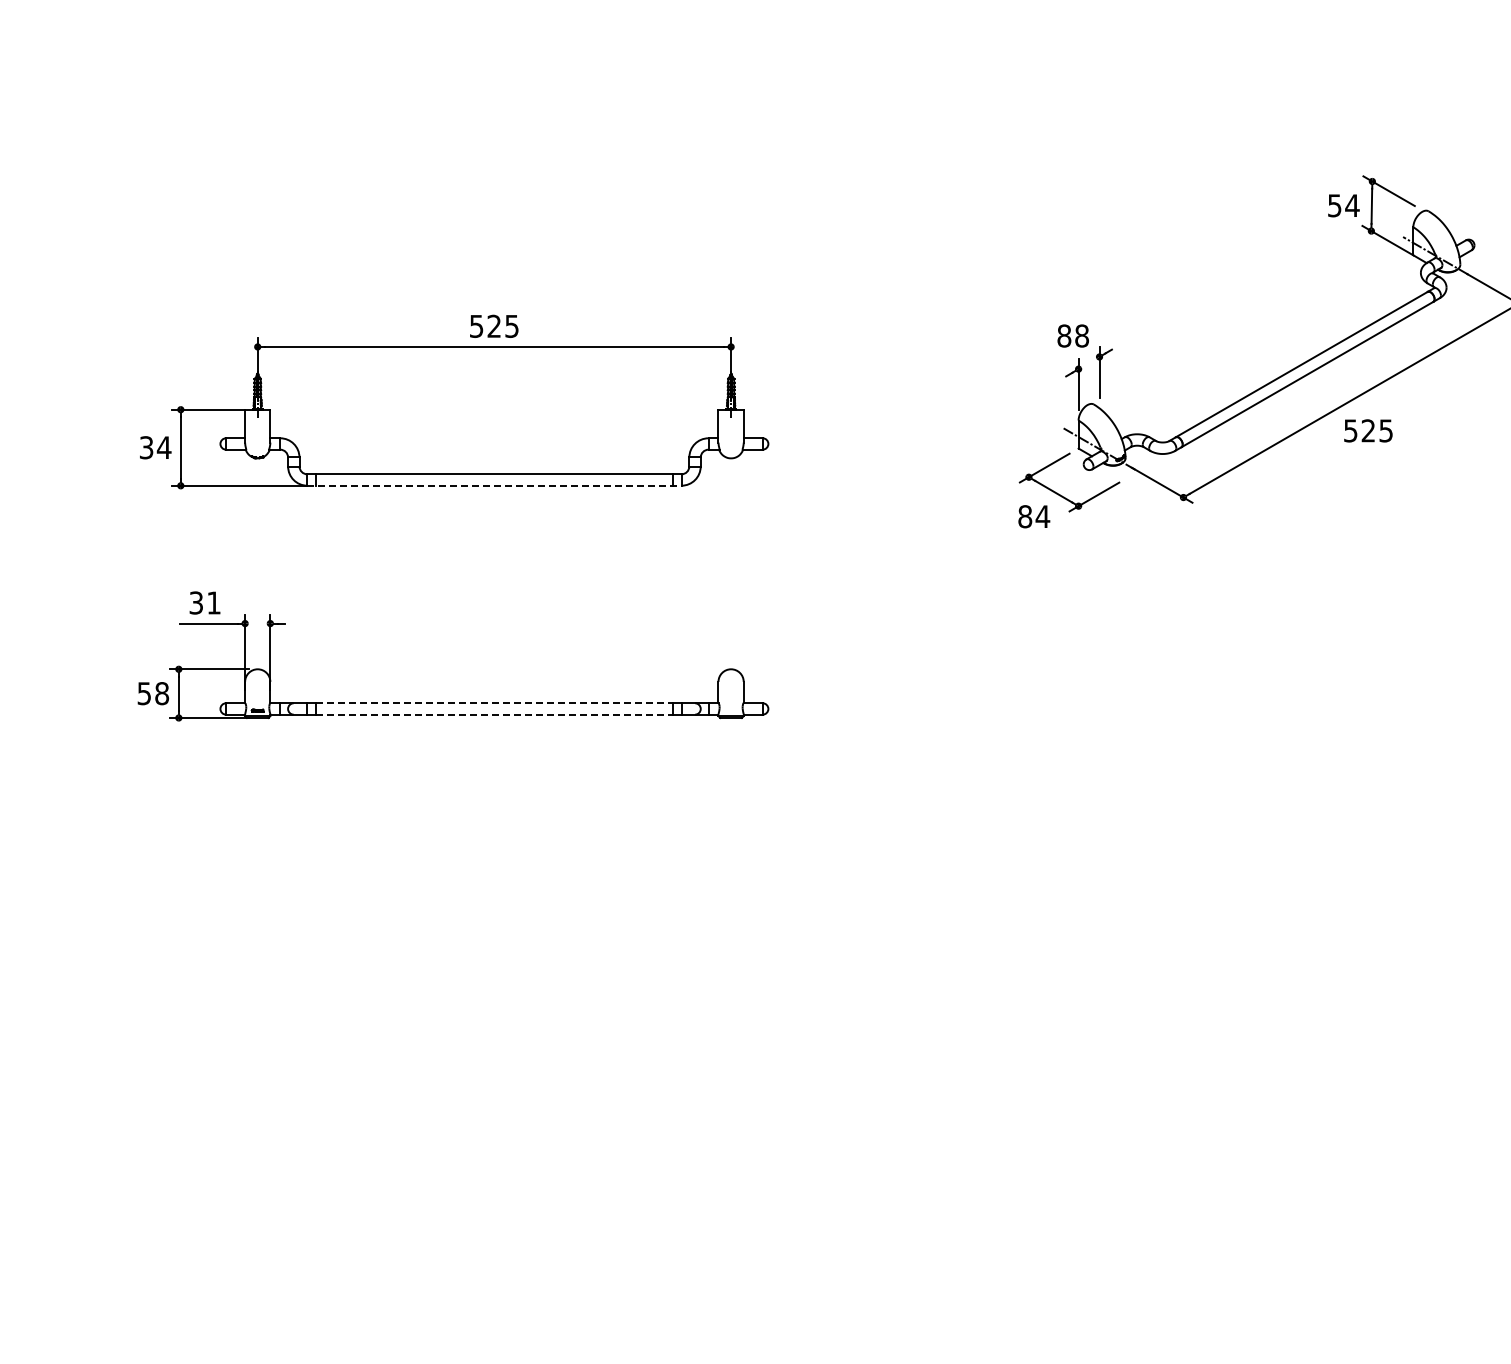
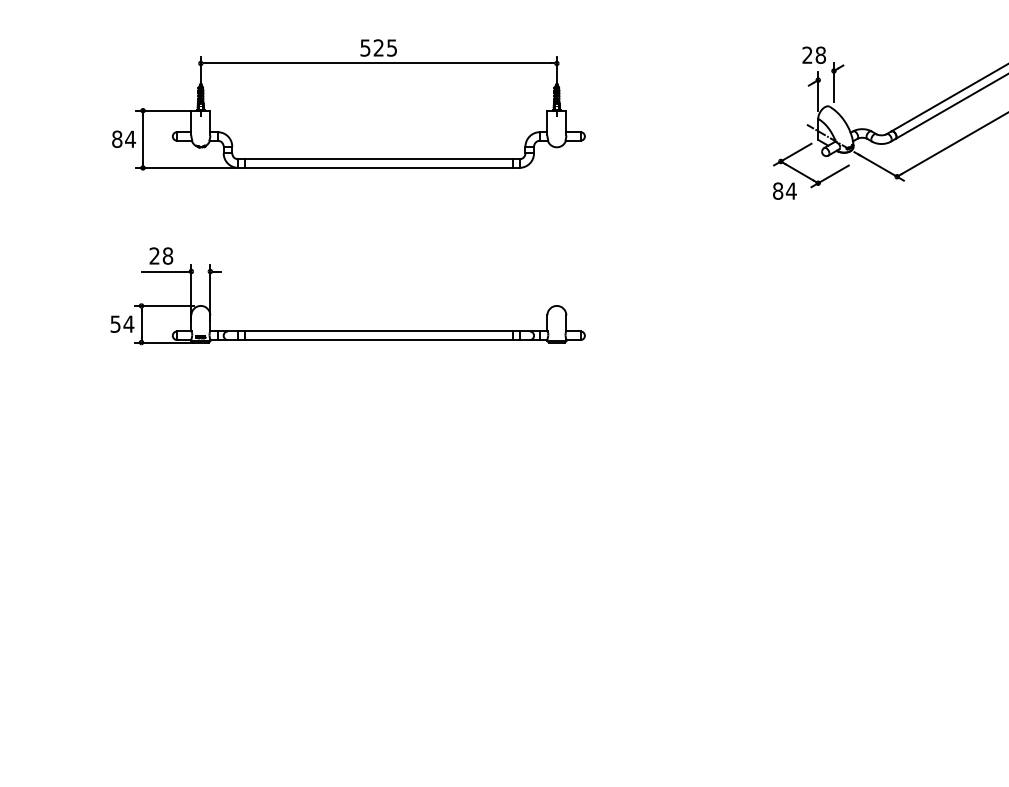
text: (1064, 335) -> (807, 54), 88 -> 28
text: (146, 447) -> (117, 139), 34 -> 84
line: (494, 485) -> (378, 167), dashed -> solid
text: (204, 602) -> (160, 255), 31 -> 28
text: (161, 693) -> (128, 324), 58 -> 54
line: (494, 703) -> (378, 331), dashed -> solid
line: (494, 714) -> (378, 339), dashed -> solid

